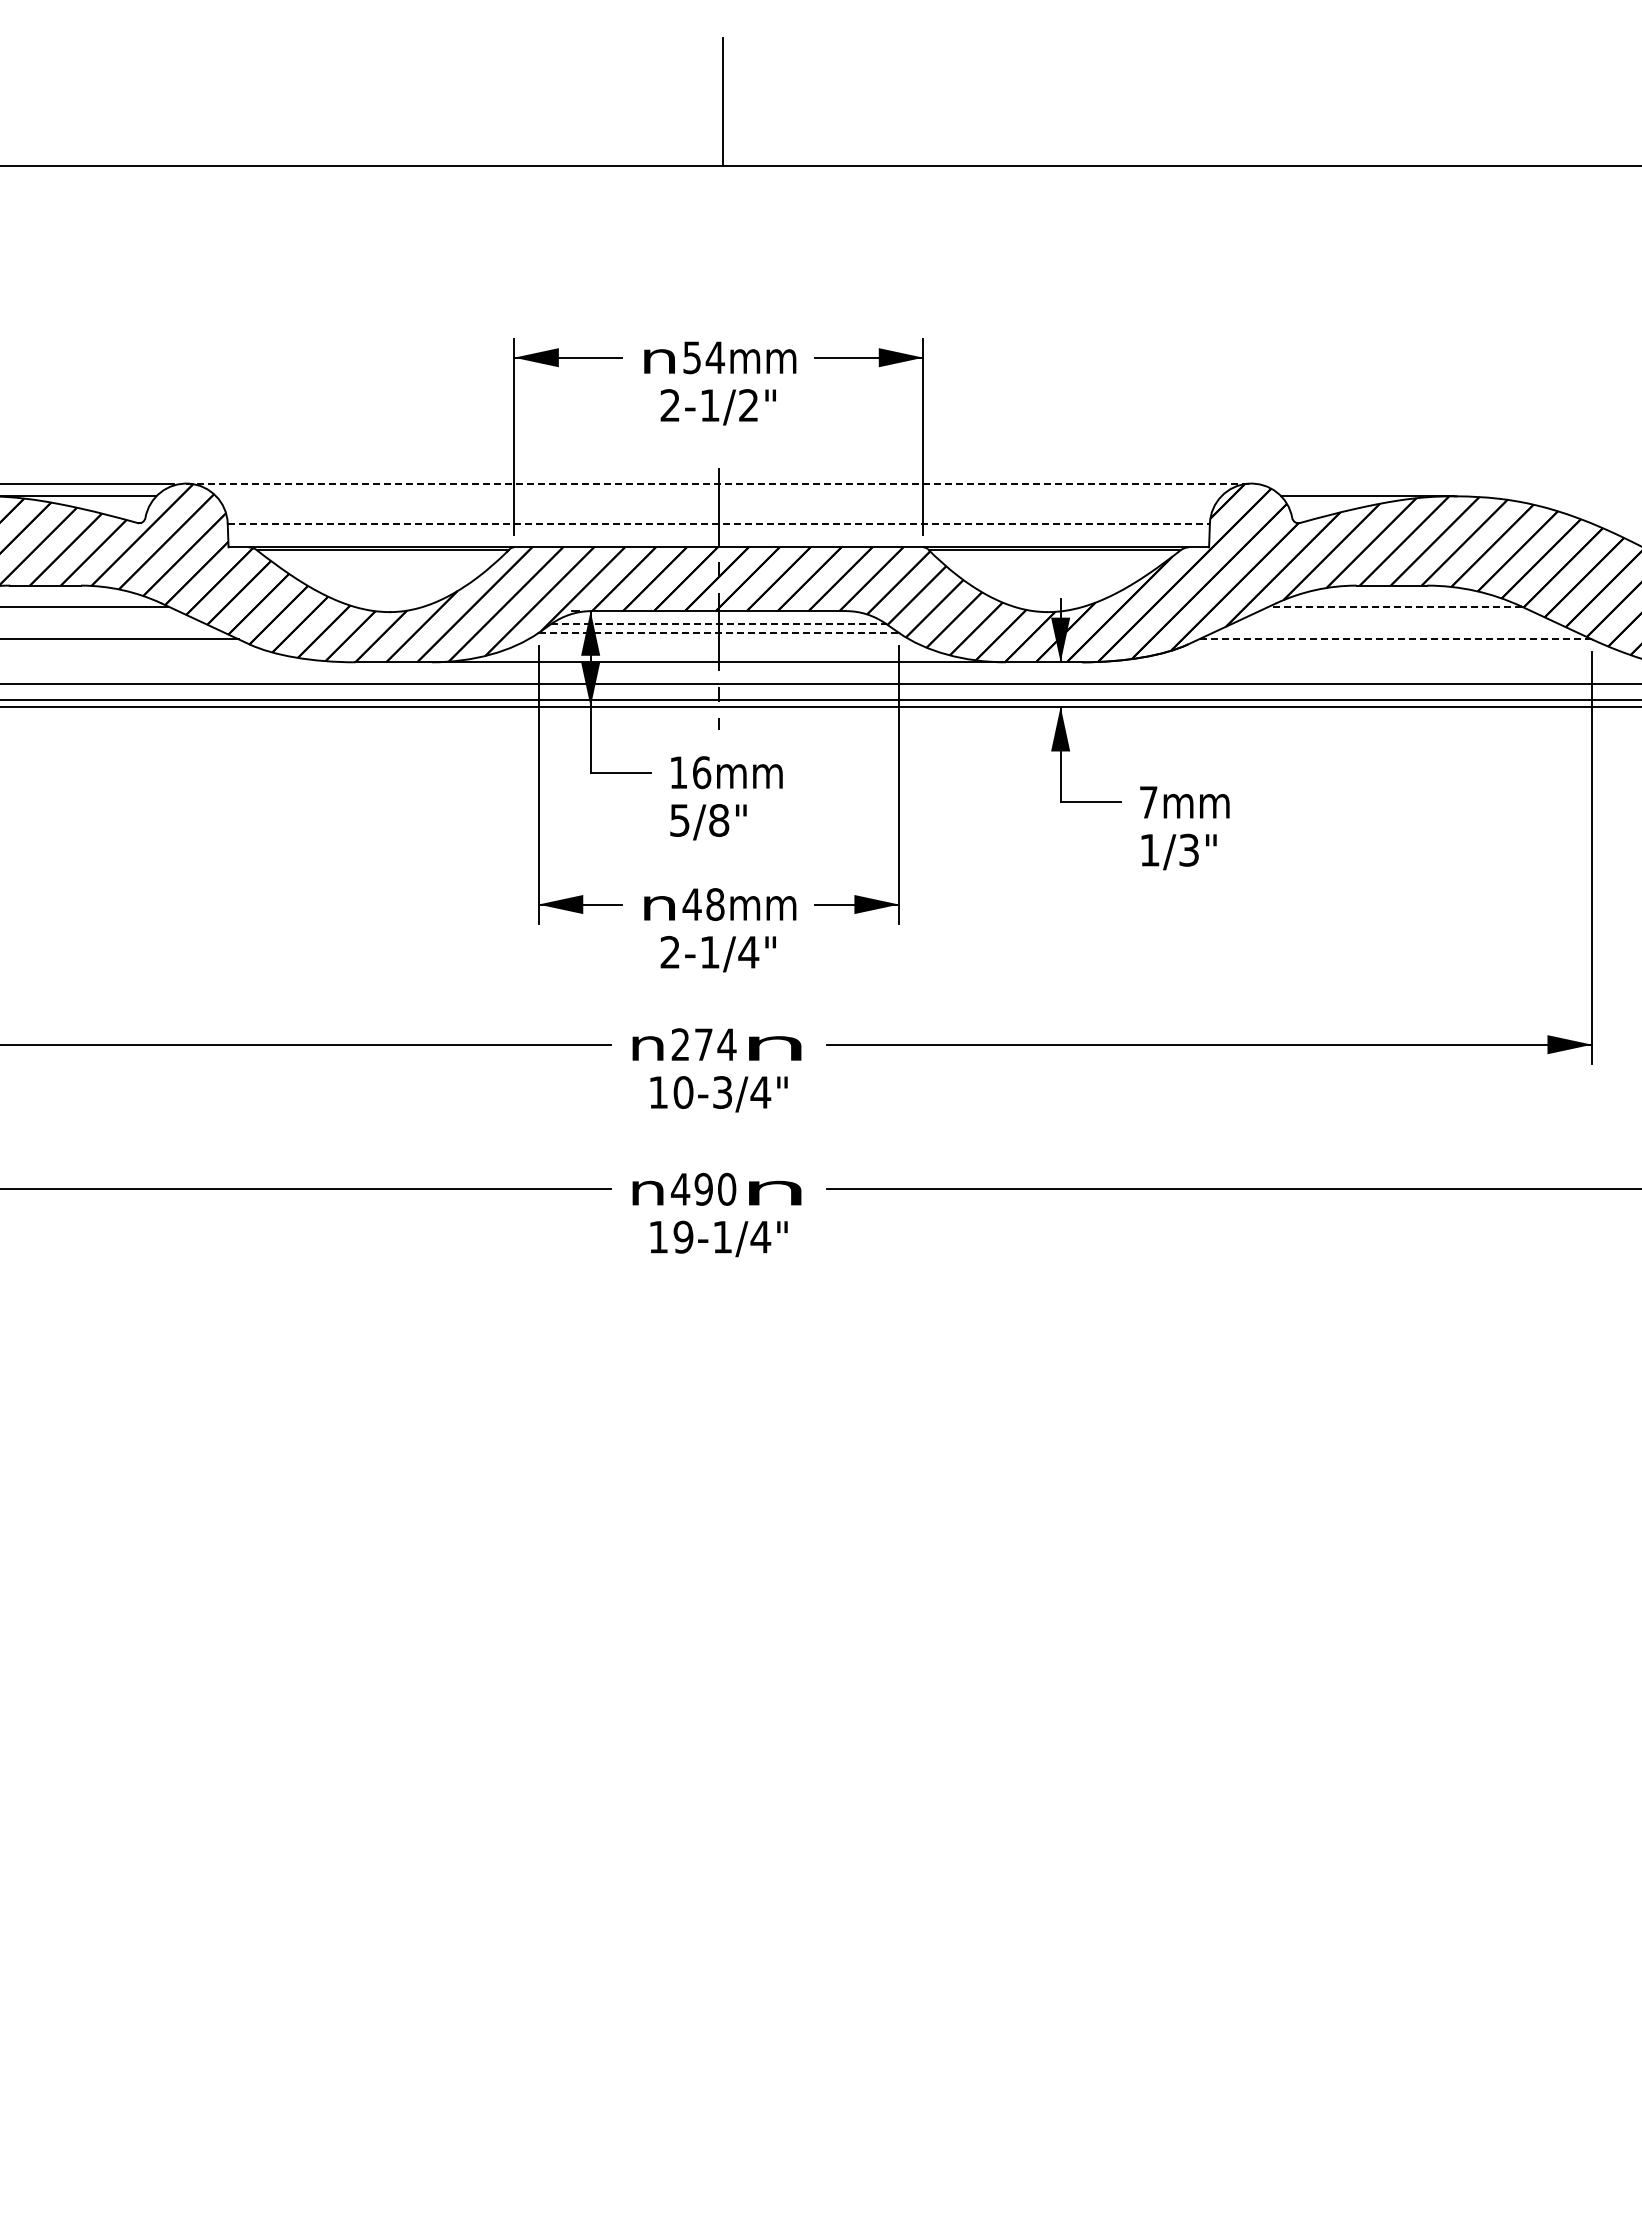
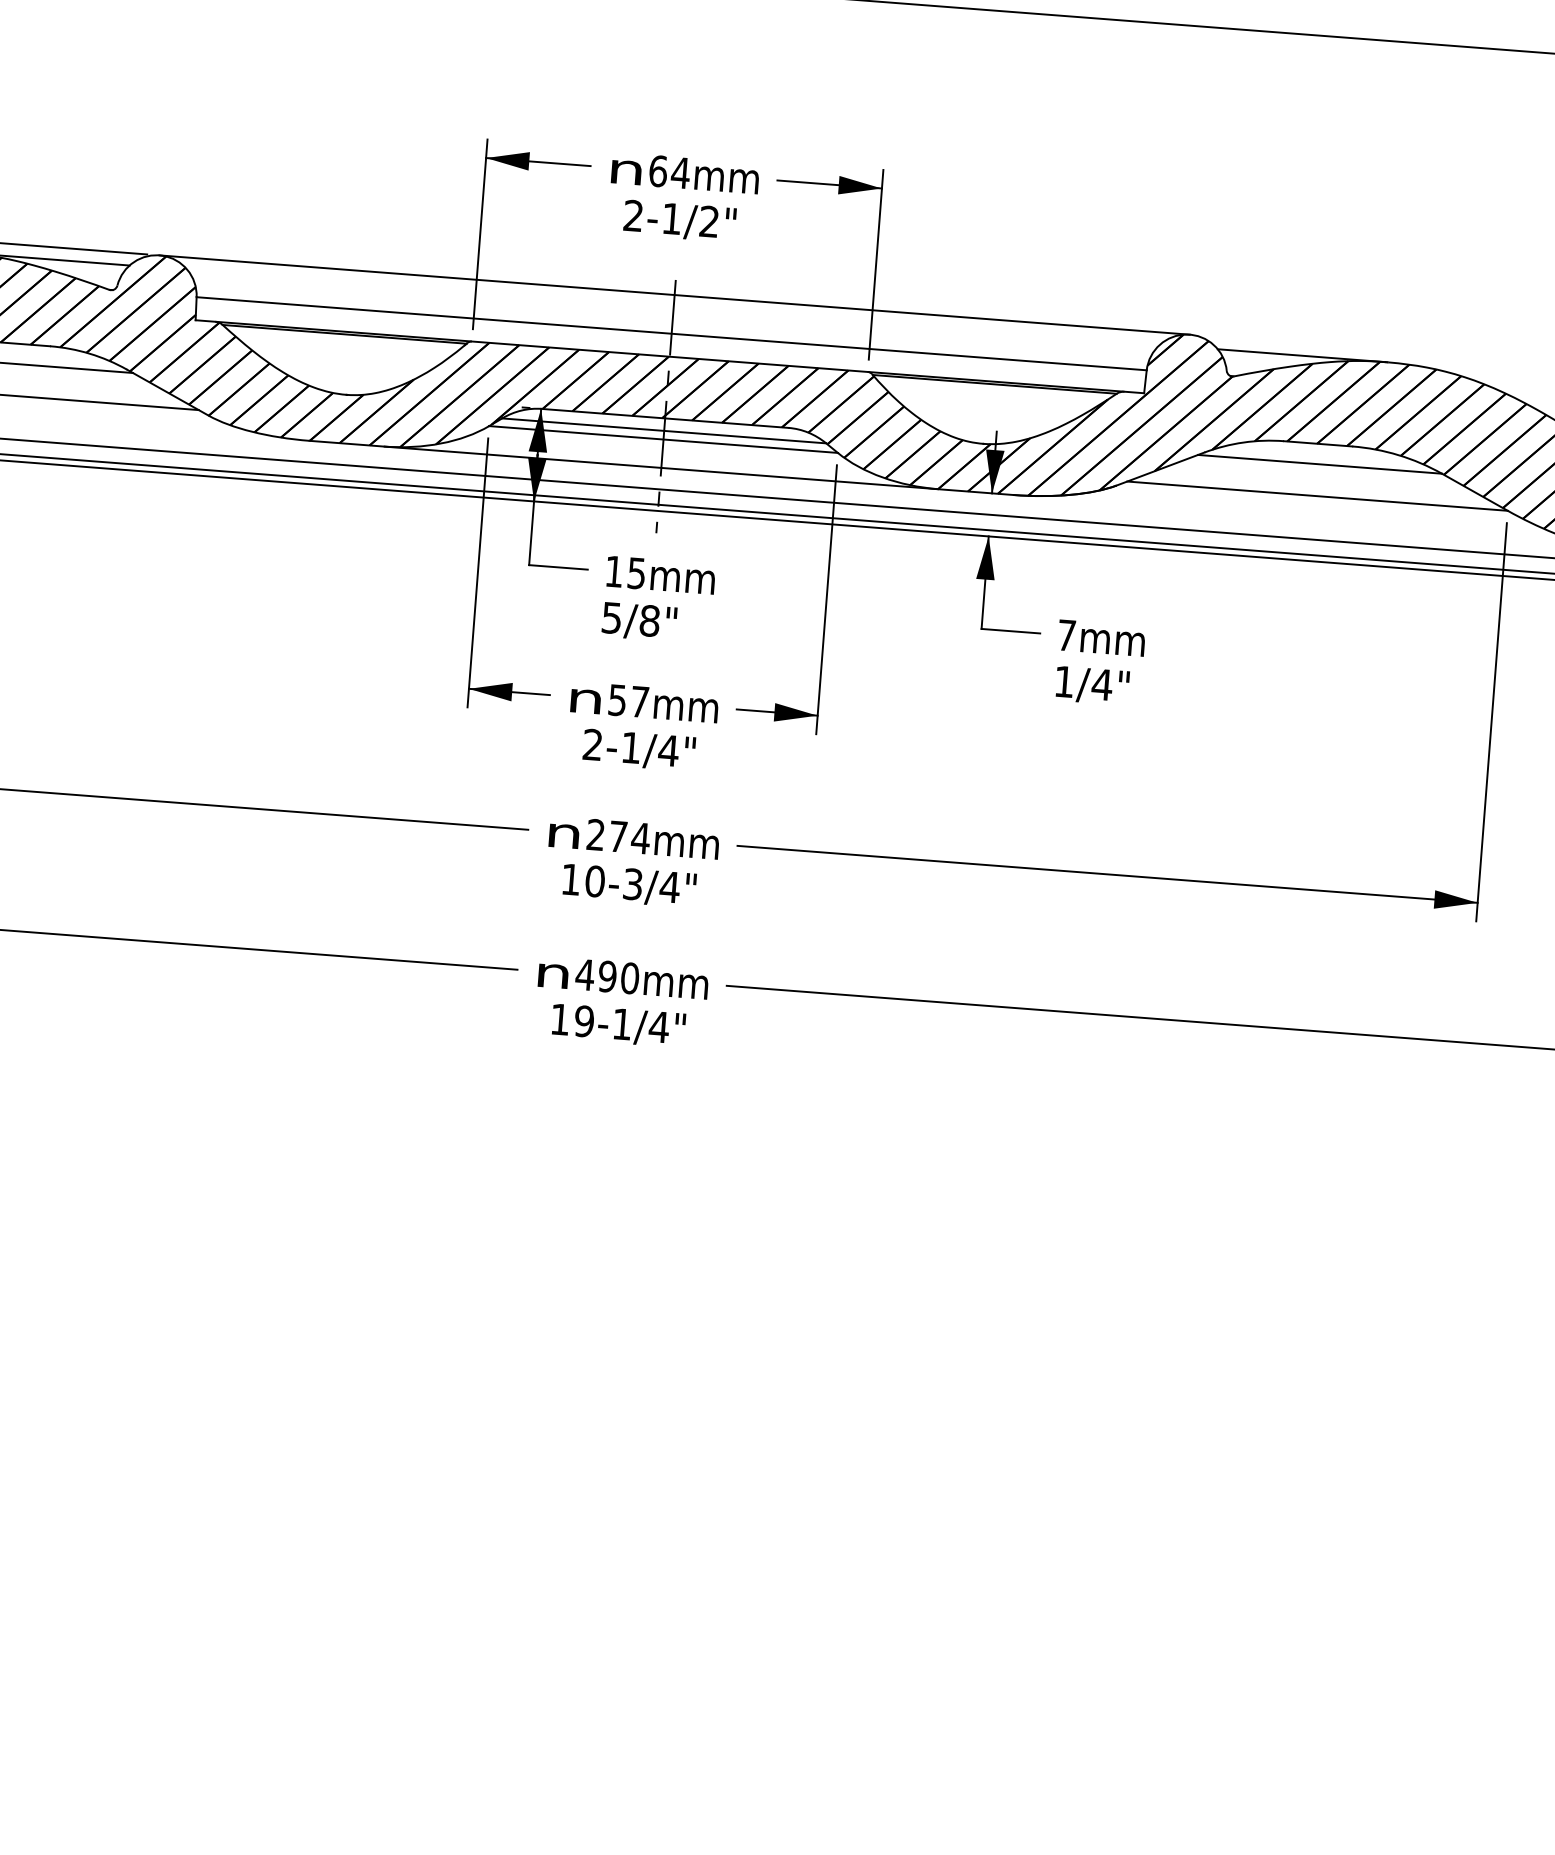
text: (692, 357) -> (658, 171), 54 -> 64
line: (718, 483) -> (674, 294), dashed -> solid
line: (719, 523) -> (672, 333), dashed -> solid
line: (1394, 606) -> (1319, 464), dashed -> solid
line: (718, 624) -> (663, 431), dashed -> solid
line: (719, 632) -> (664, 439), dashed -> solid
line: (1395, 639) -> (1317, 496), dashed -> solid
text: (702, 772) -> (637, 573), 16 -> 15
text: (1188, 849) -> (1101, 683), 1/3" -> 1/4"
text: (703, 904) -> (628, 701), 48 -> 57
text: (774, 1048) -> (686, 845), n -> mm
text: (774, 1192) -> (675, 984), n -> mm

